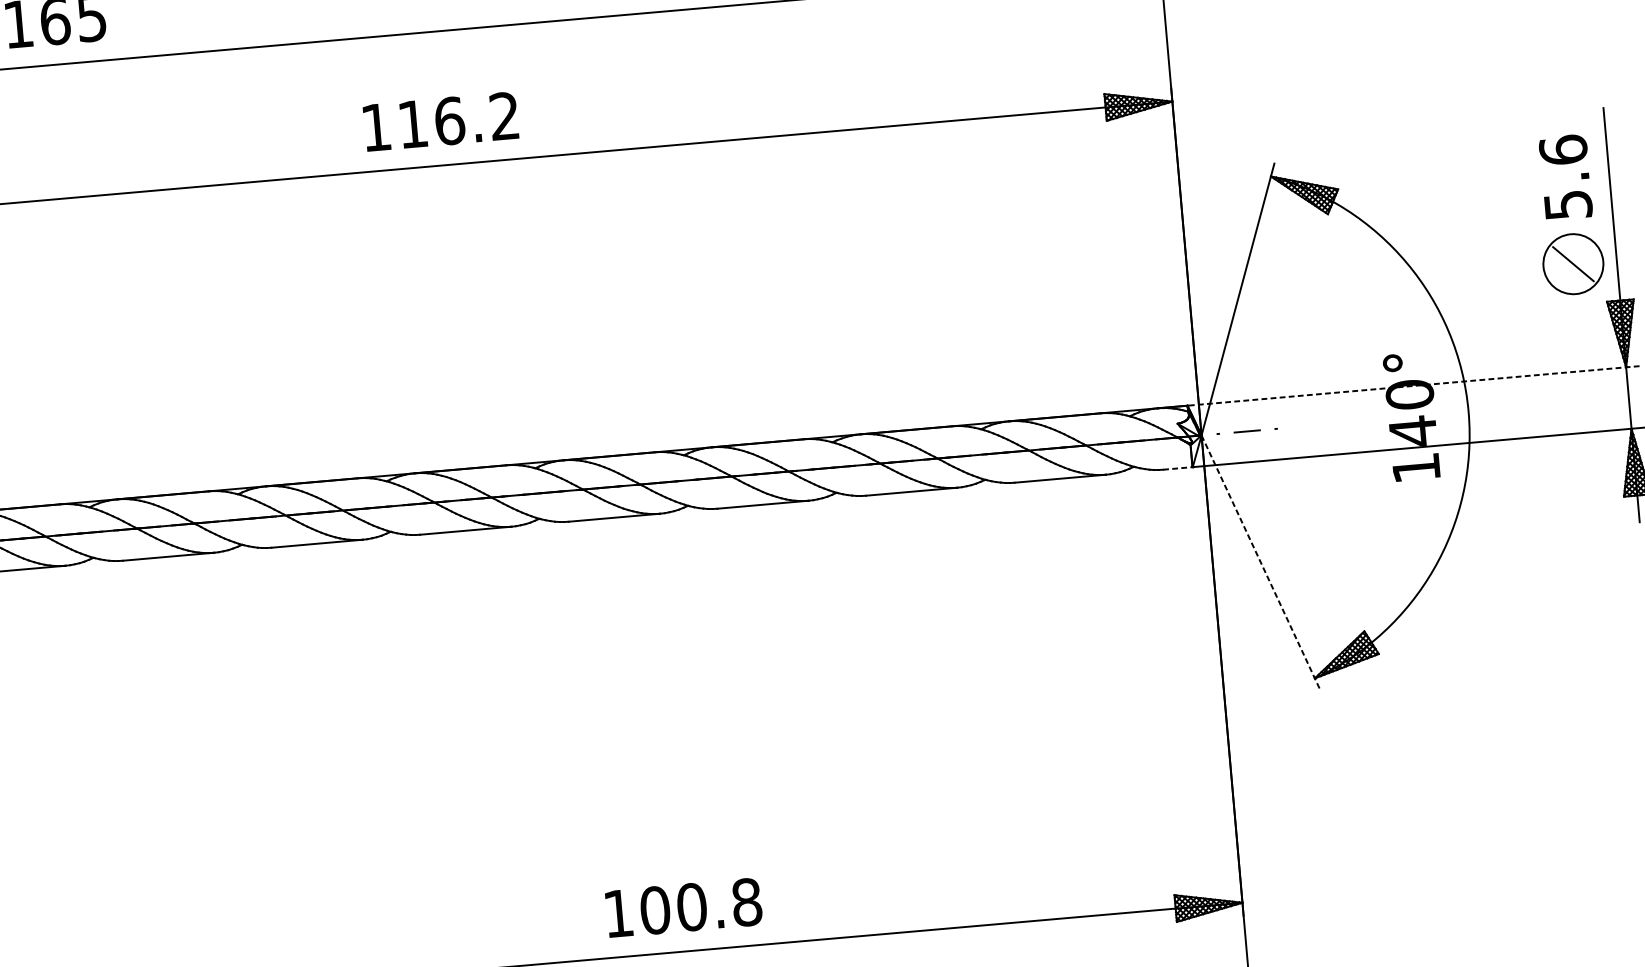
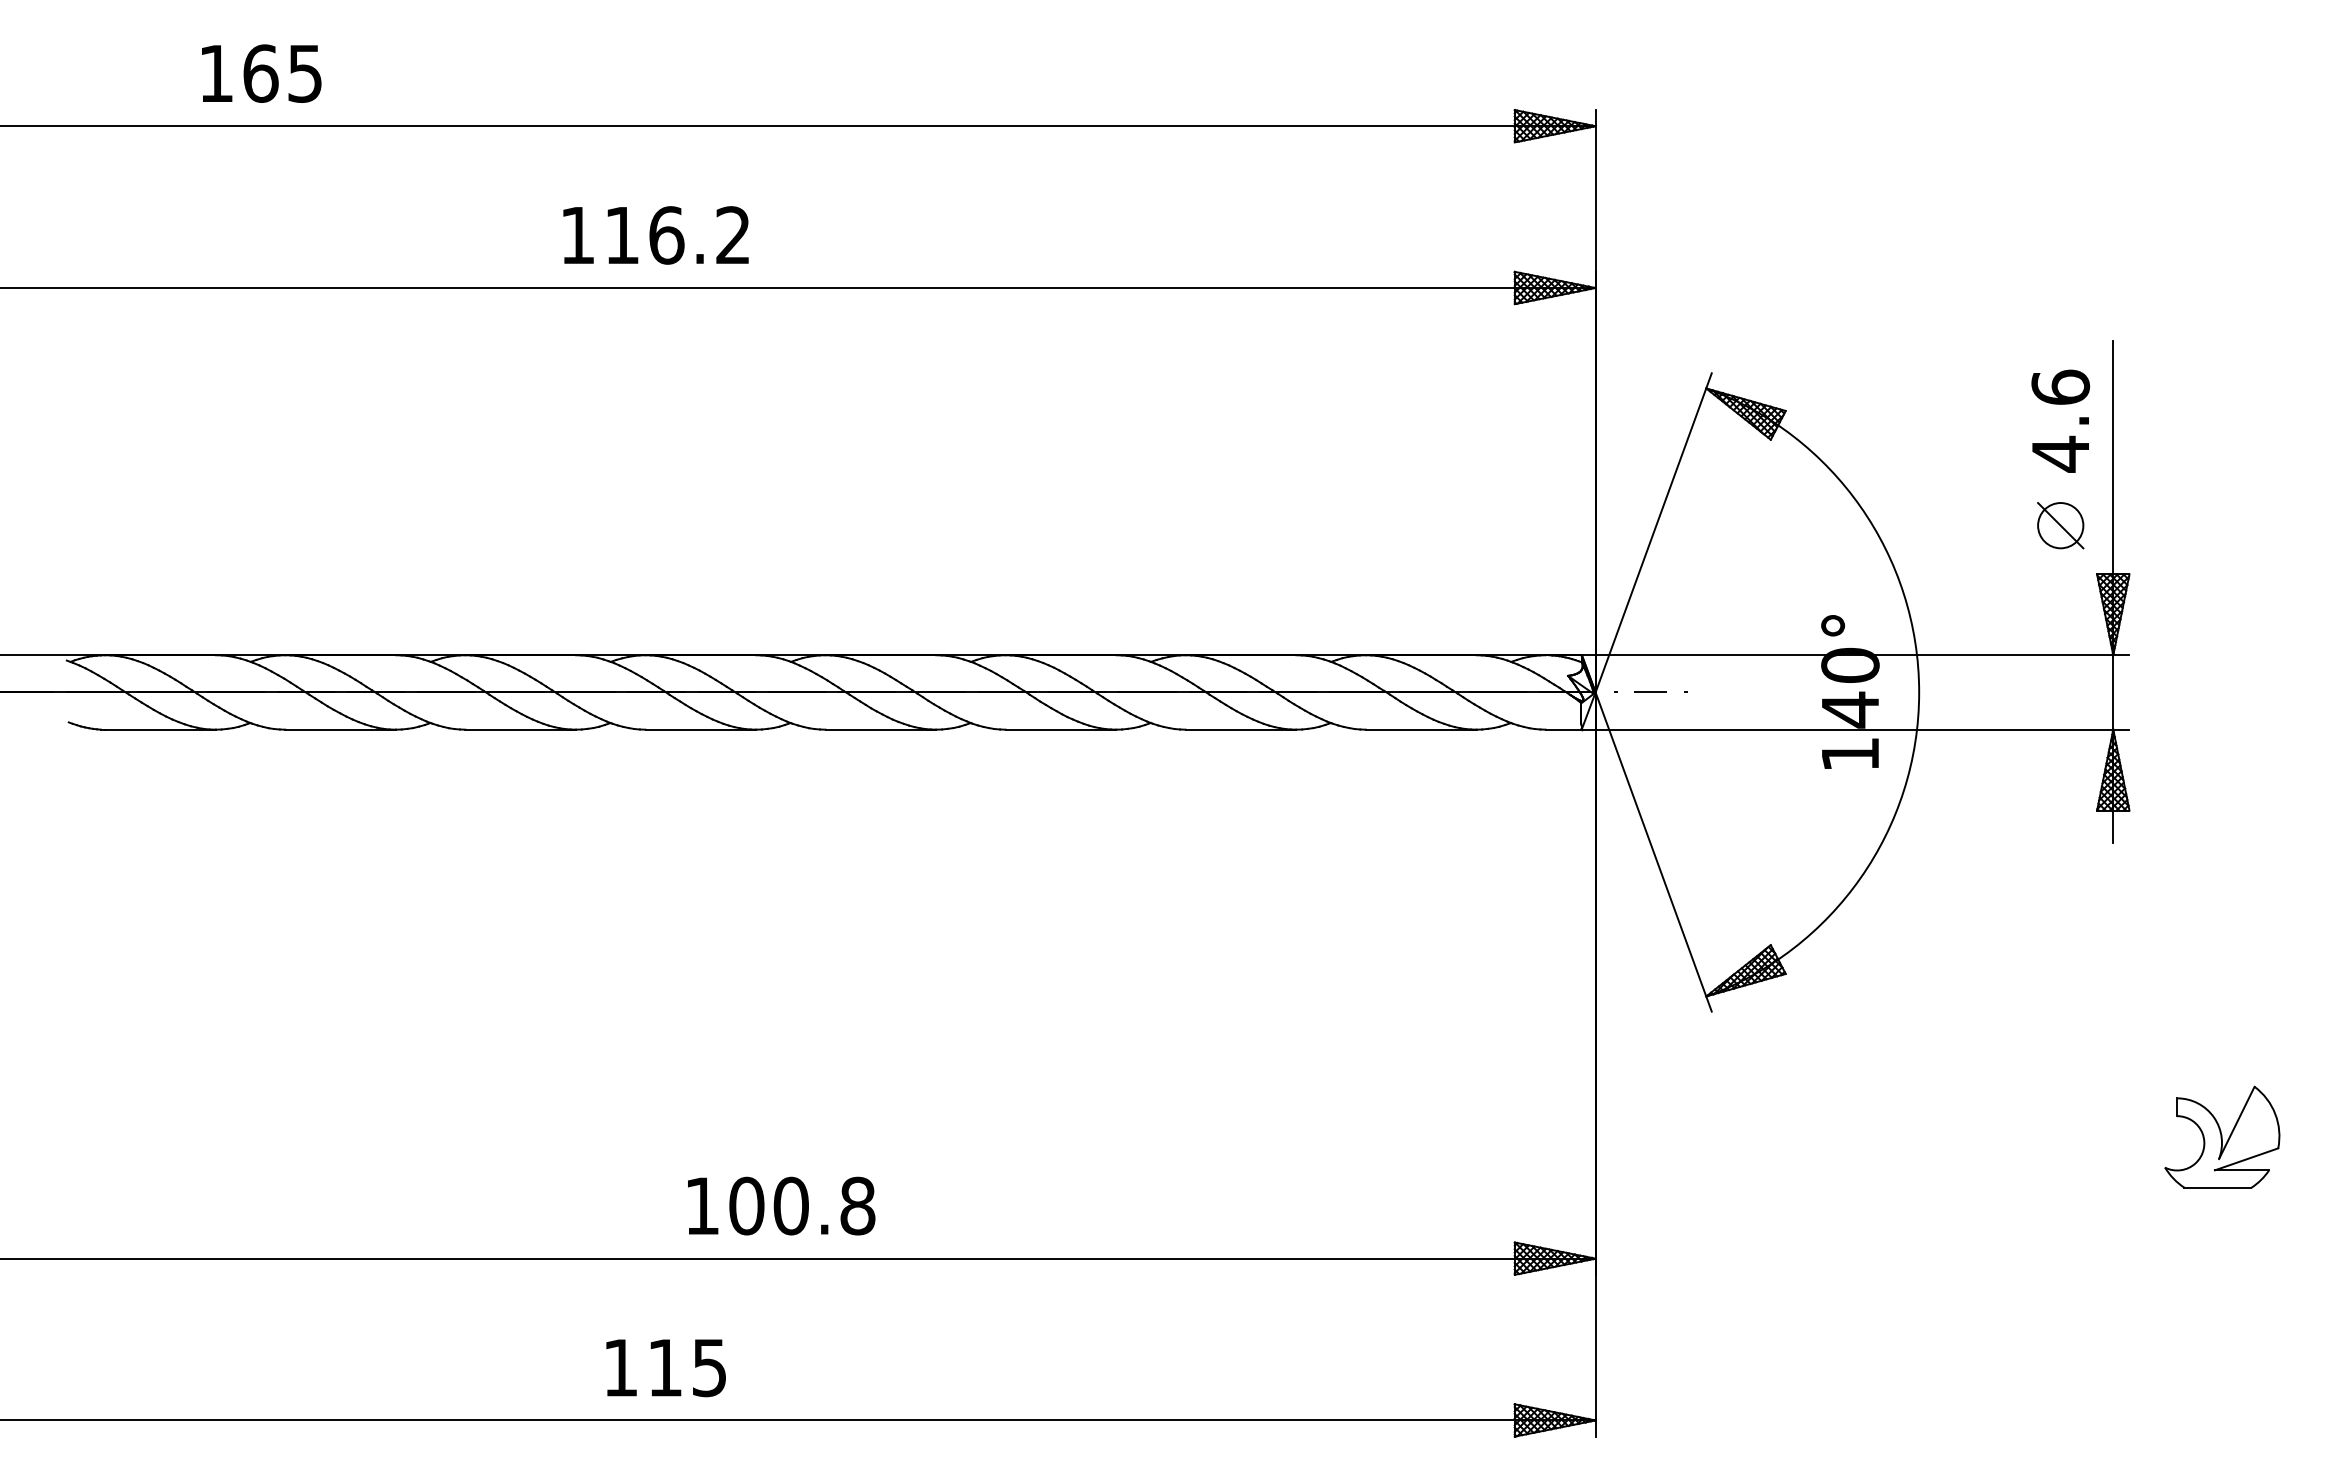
text: (440, 121) -> (655, 235), moved
text: (1568, 204) -> (2061, 453), 5.6 -> 4.6
circle: (1573, 264) -> (2060, 525), size x0.62
line: (1413, 386) -> (1855, 655), dashed -> solid
line: (1177, 468) -> (1563, 729), dashed -> solid
line: (1260, 563) -> (1653, 852), dashed -> solid
text: (683, 907) -> (781, 1205), moved

